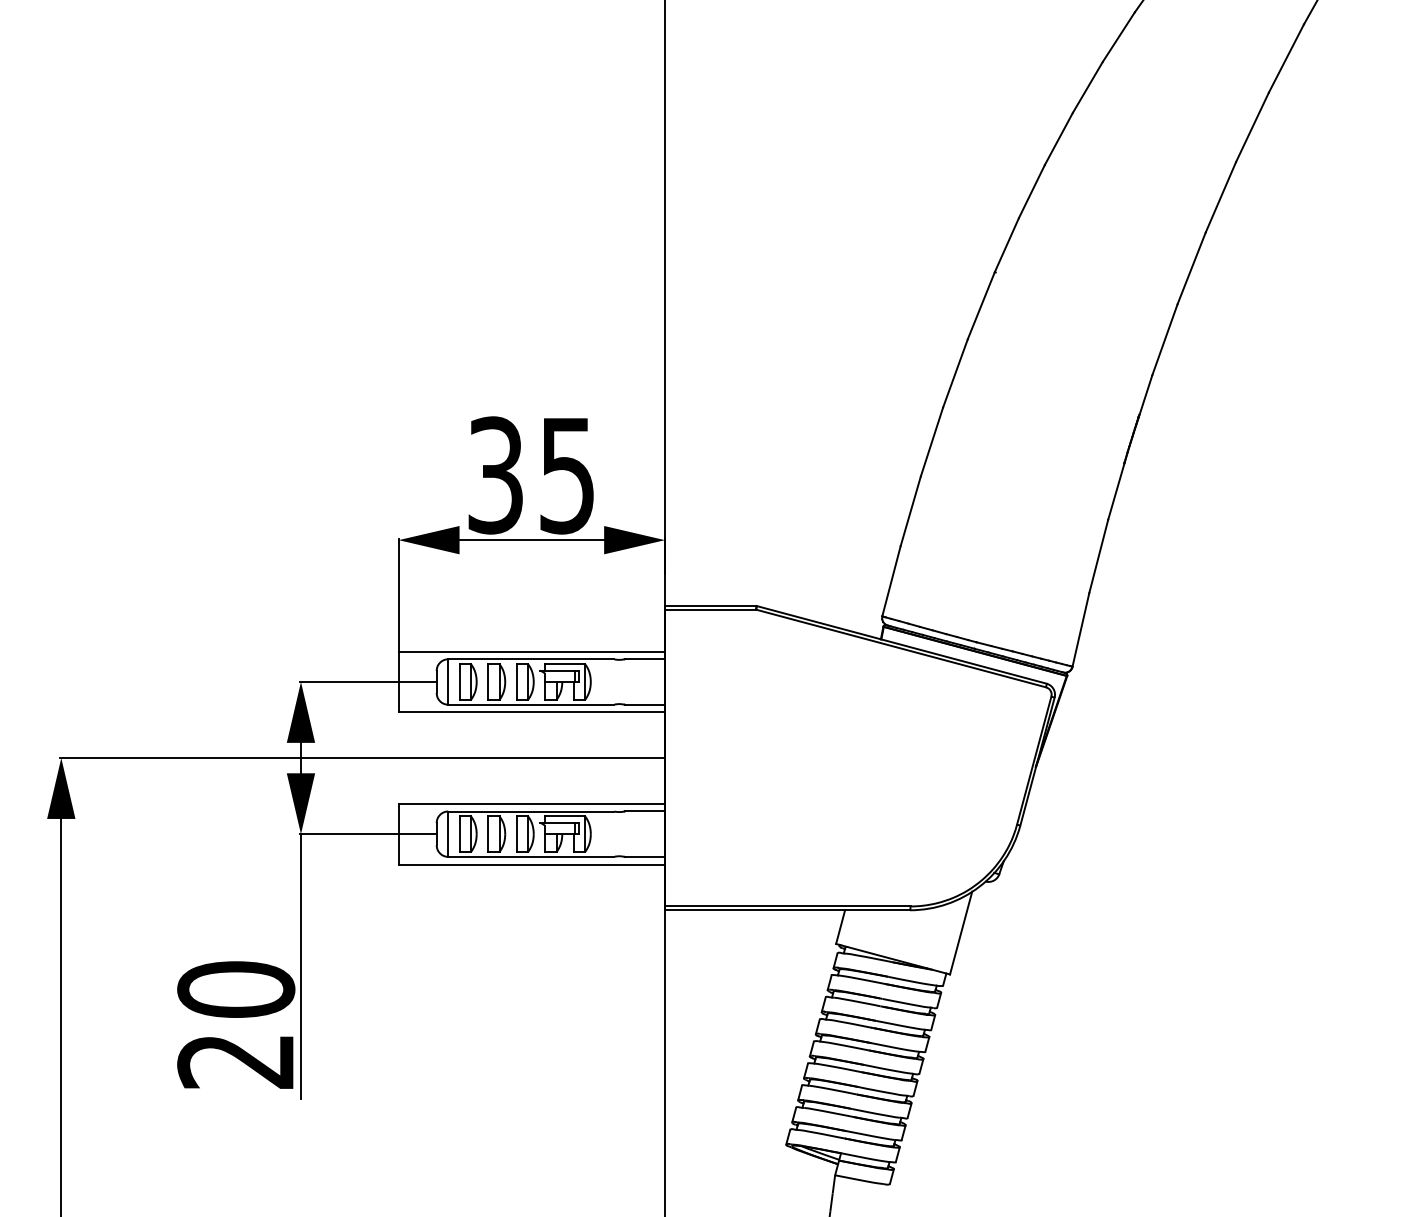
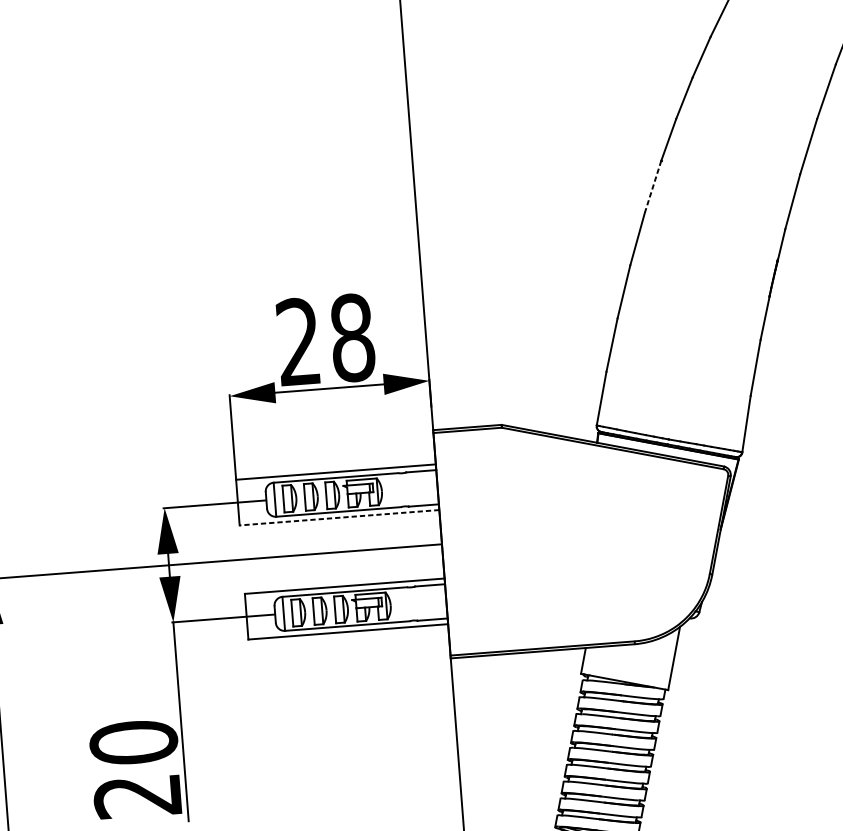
line: (981, 306) -> (653, 187), solid -> dashed
text: (531, 475) -> (325, 340), 35 -> 28
line: (531, 712) -> (339, 517), solid -> dashed

